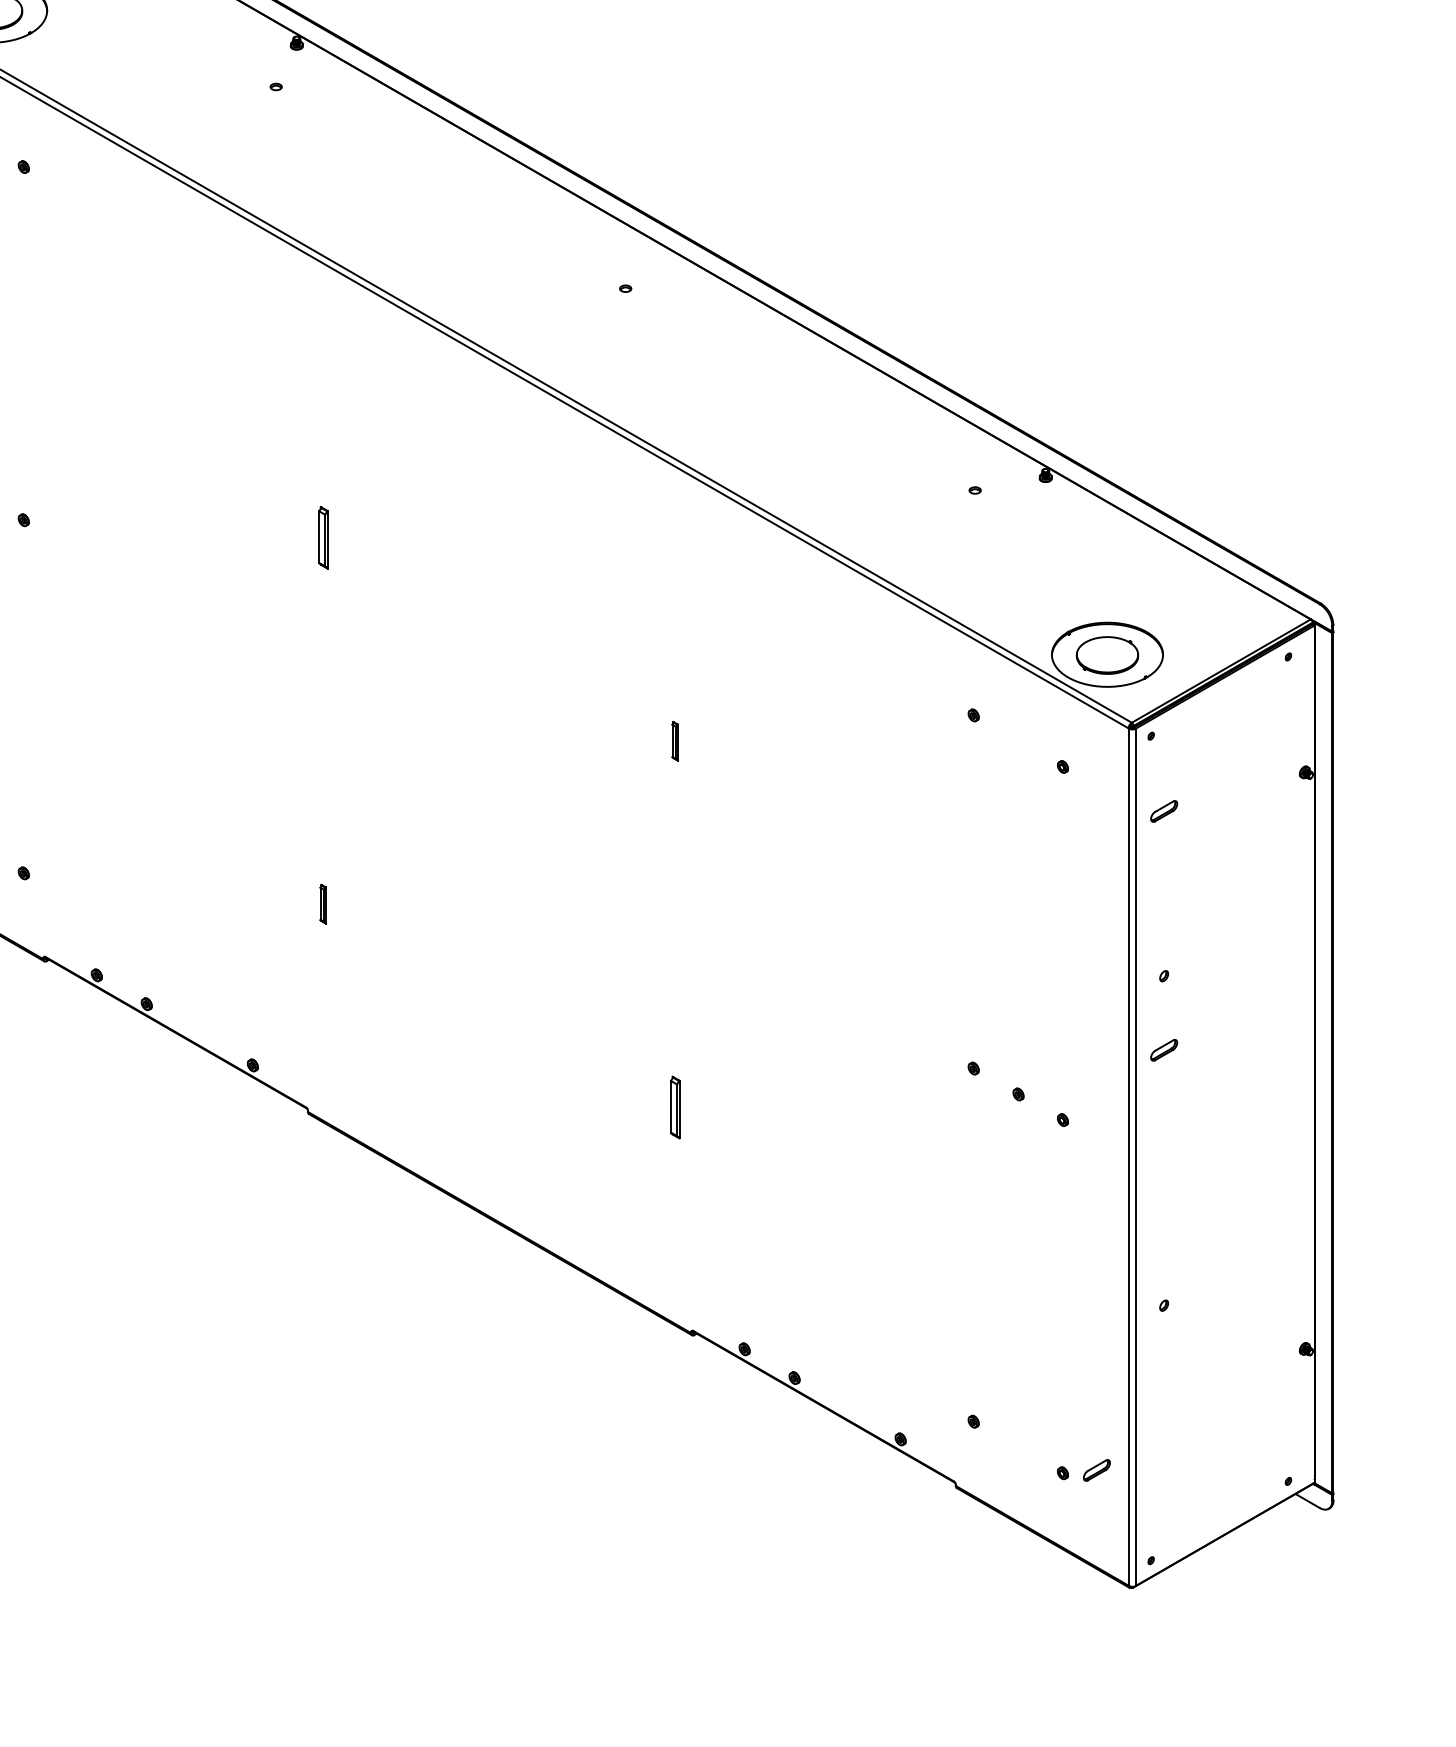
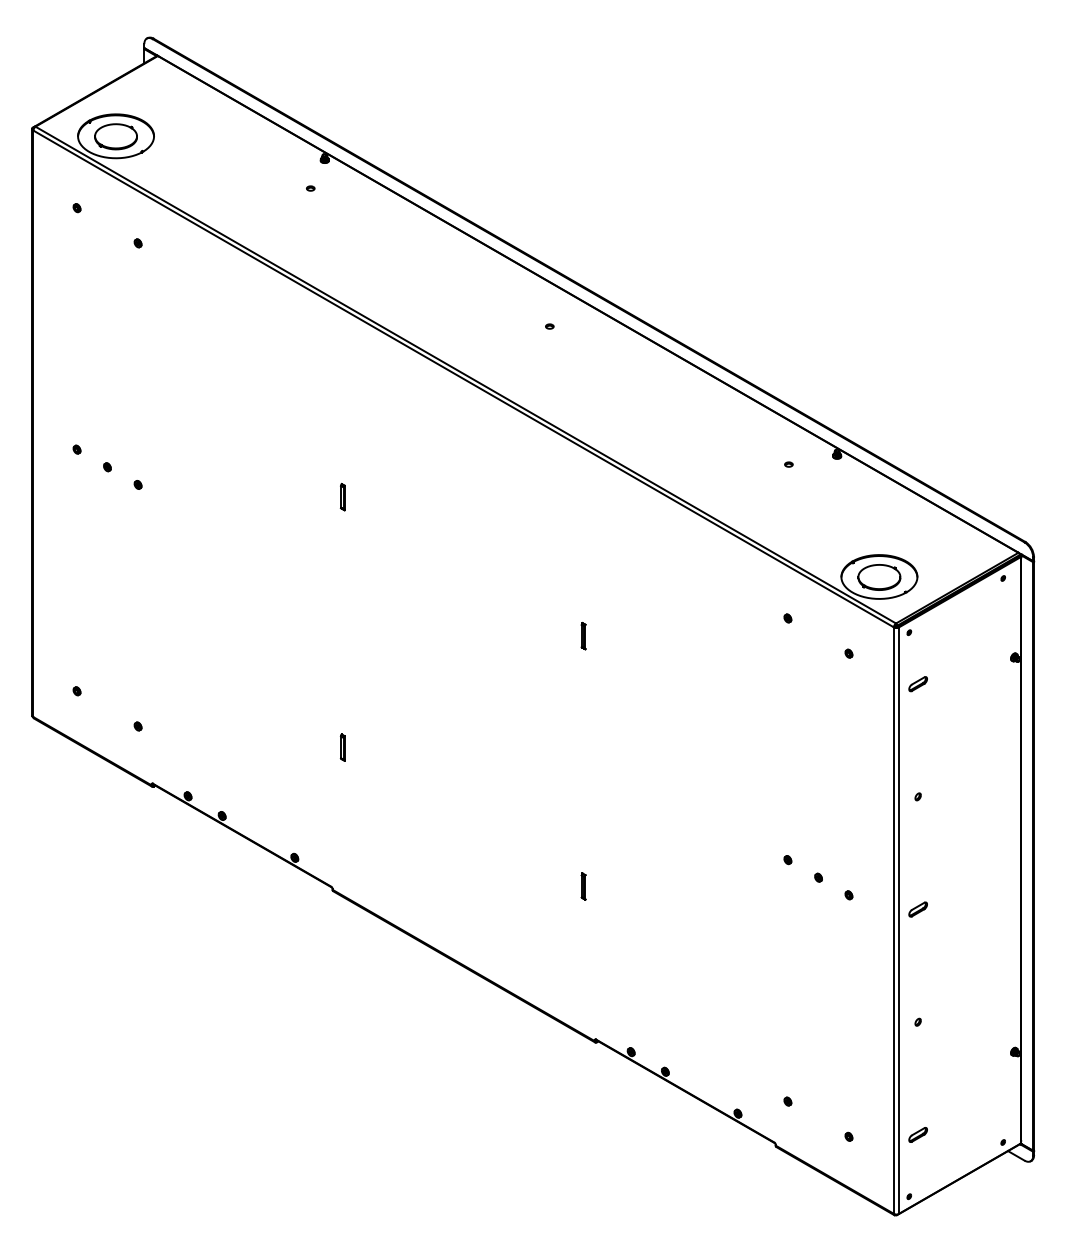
part: (322, 538) -> (342, 497), size x0.62
part: (1163, 1050) -> (917, 909), moved
part: (674, 1107) -> (583, 886), size x0.62
part: (1095, 1469) -> (917, 1134), moved

